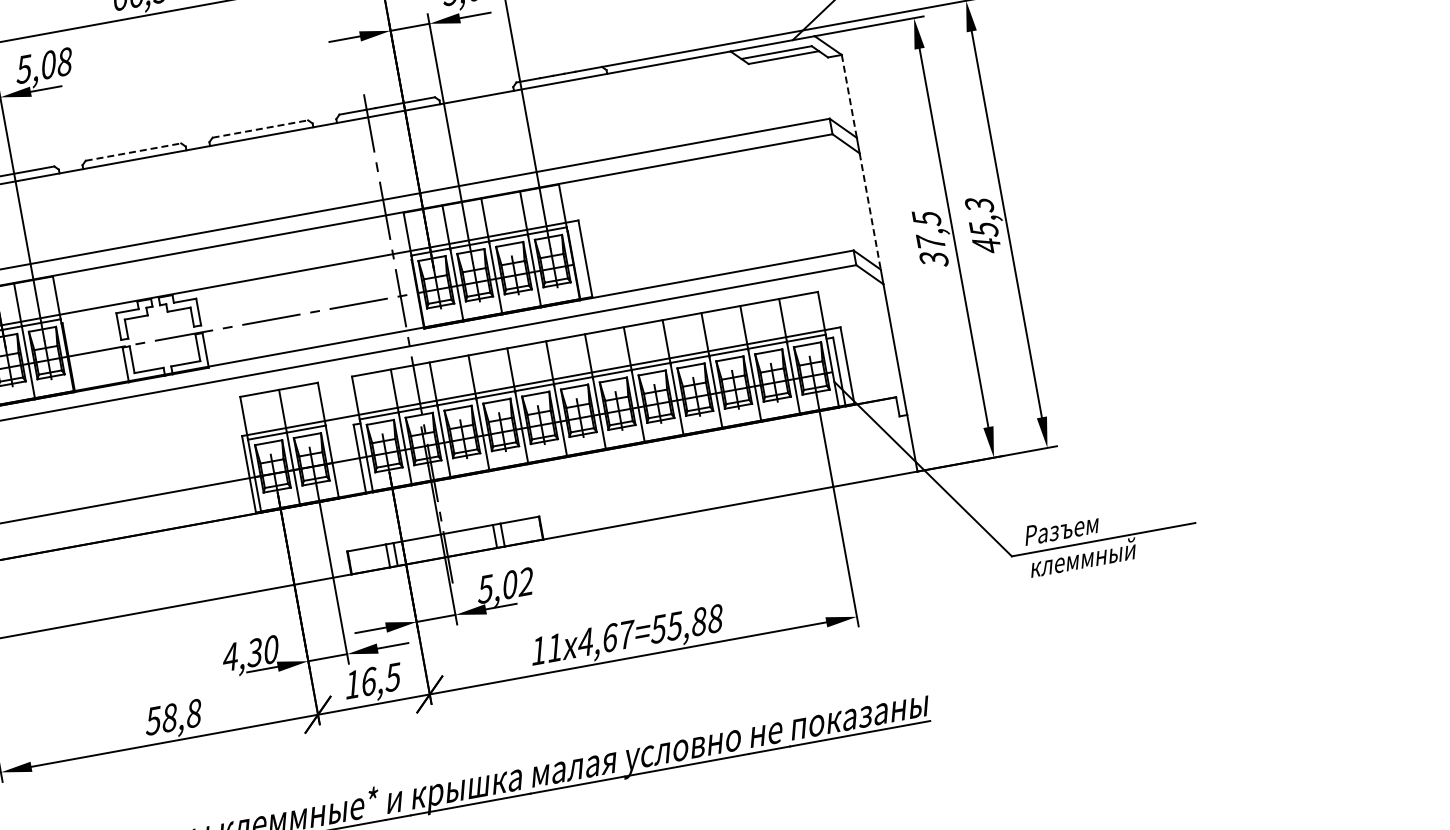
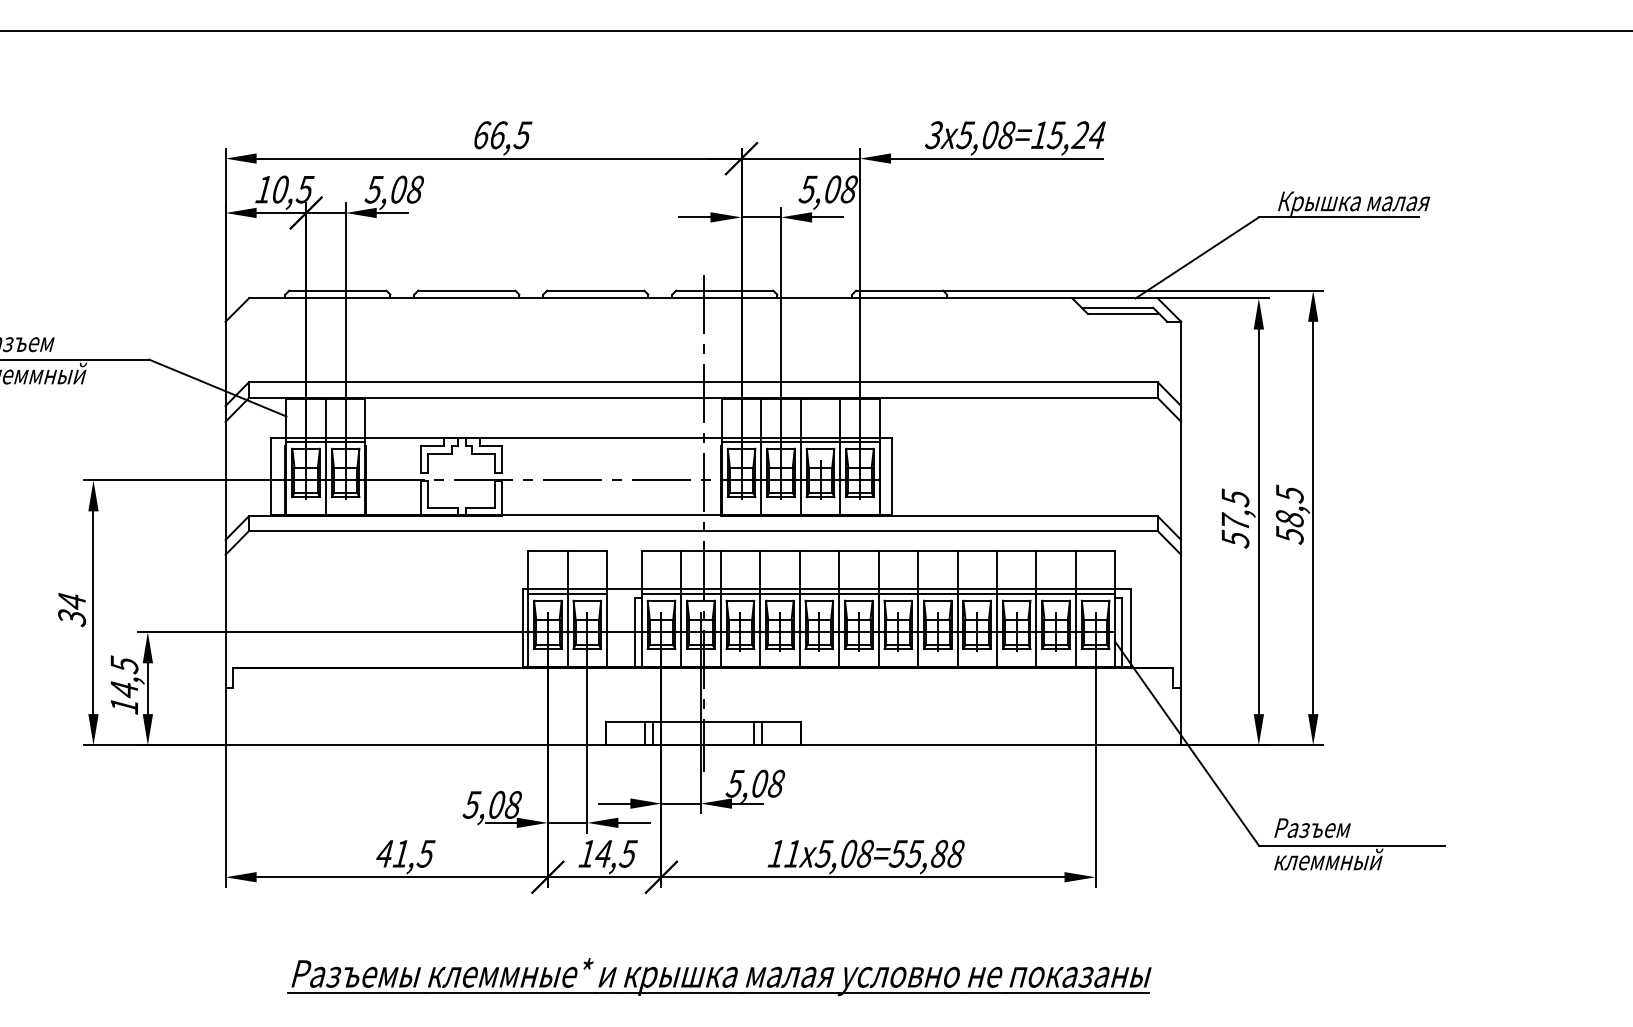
line: (849, 96) -> (1181, 364), dashed -> solid
line: (259, 128) -> (595, 290), dashed -> solid
line: (133, 151) -> (466, 290), dashed -> solid
line: (870, 212) -> (1181, 481), dashed -> solid
text: (982, 225) -> (1289, 514), 45,3 -> 58,5
text: (933, 258) -> (1234, 538), 37,5 -> 57,5
text: (525, 581) -> (775, 783), 5,02 -> 5,08
text: (606, 638) -> (845, 853), 4,67=55,88 -> 5,08=55,88
text: (249, 653) -> (491, 804), 4,30 -> 5,08
text: (369, 681) -> (604, 853), 16,5 -> 14,5
text: (173, 716) -> (405, 853), 58,8 -> 41,5

